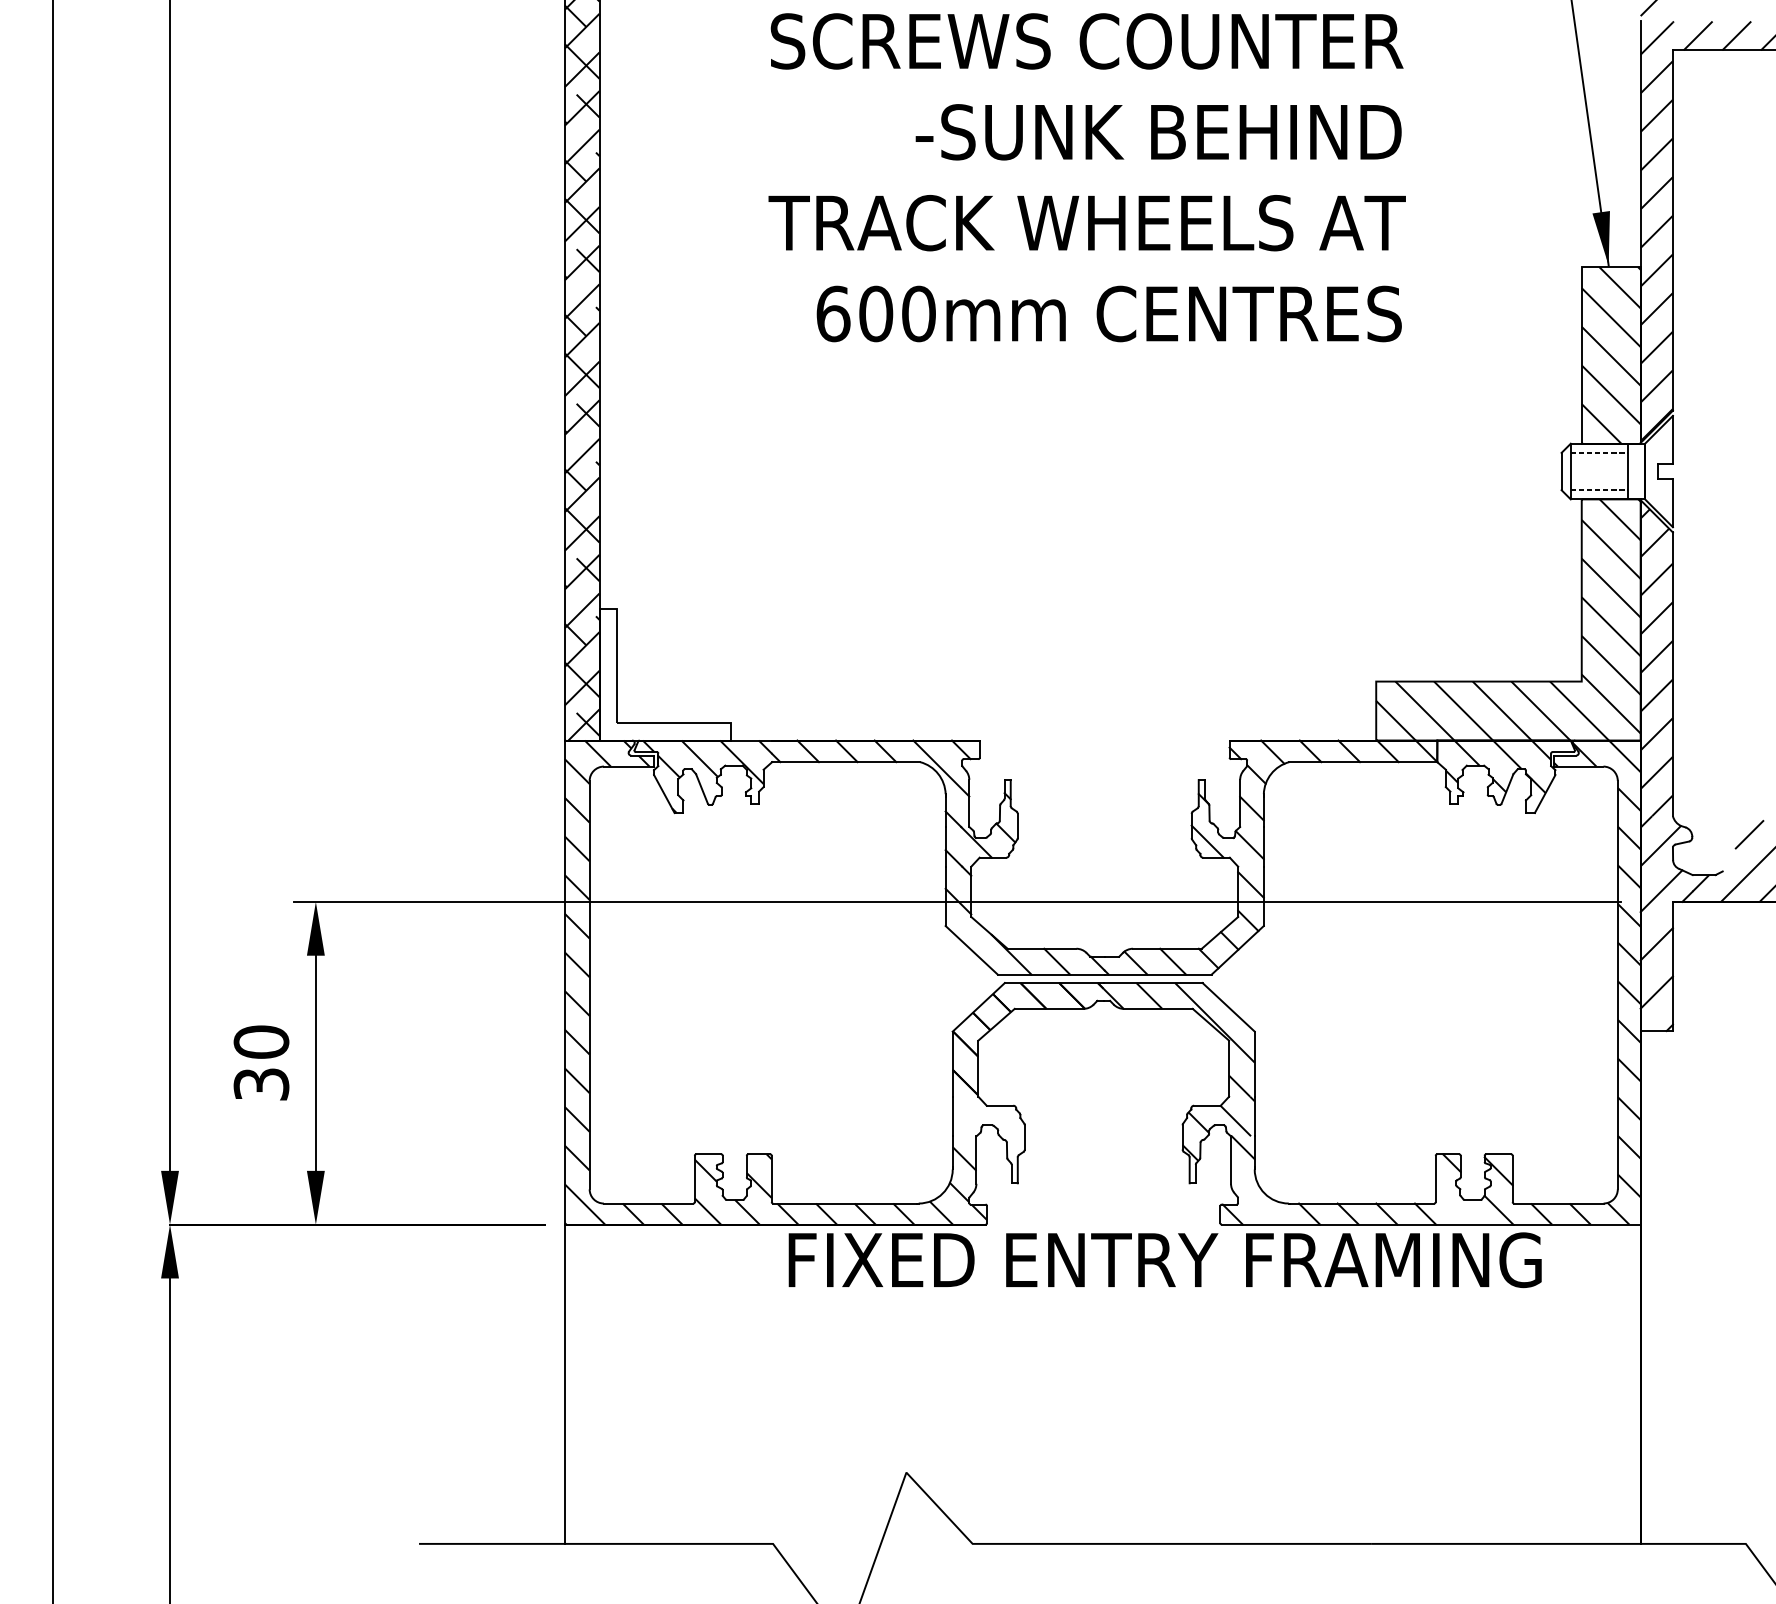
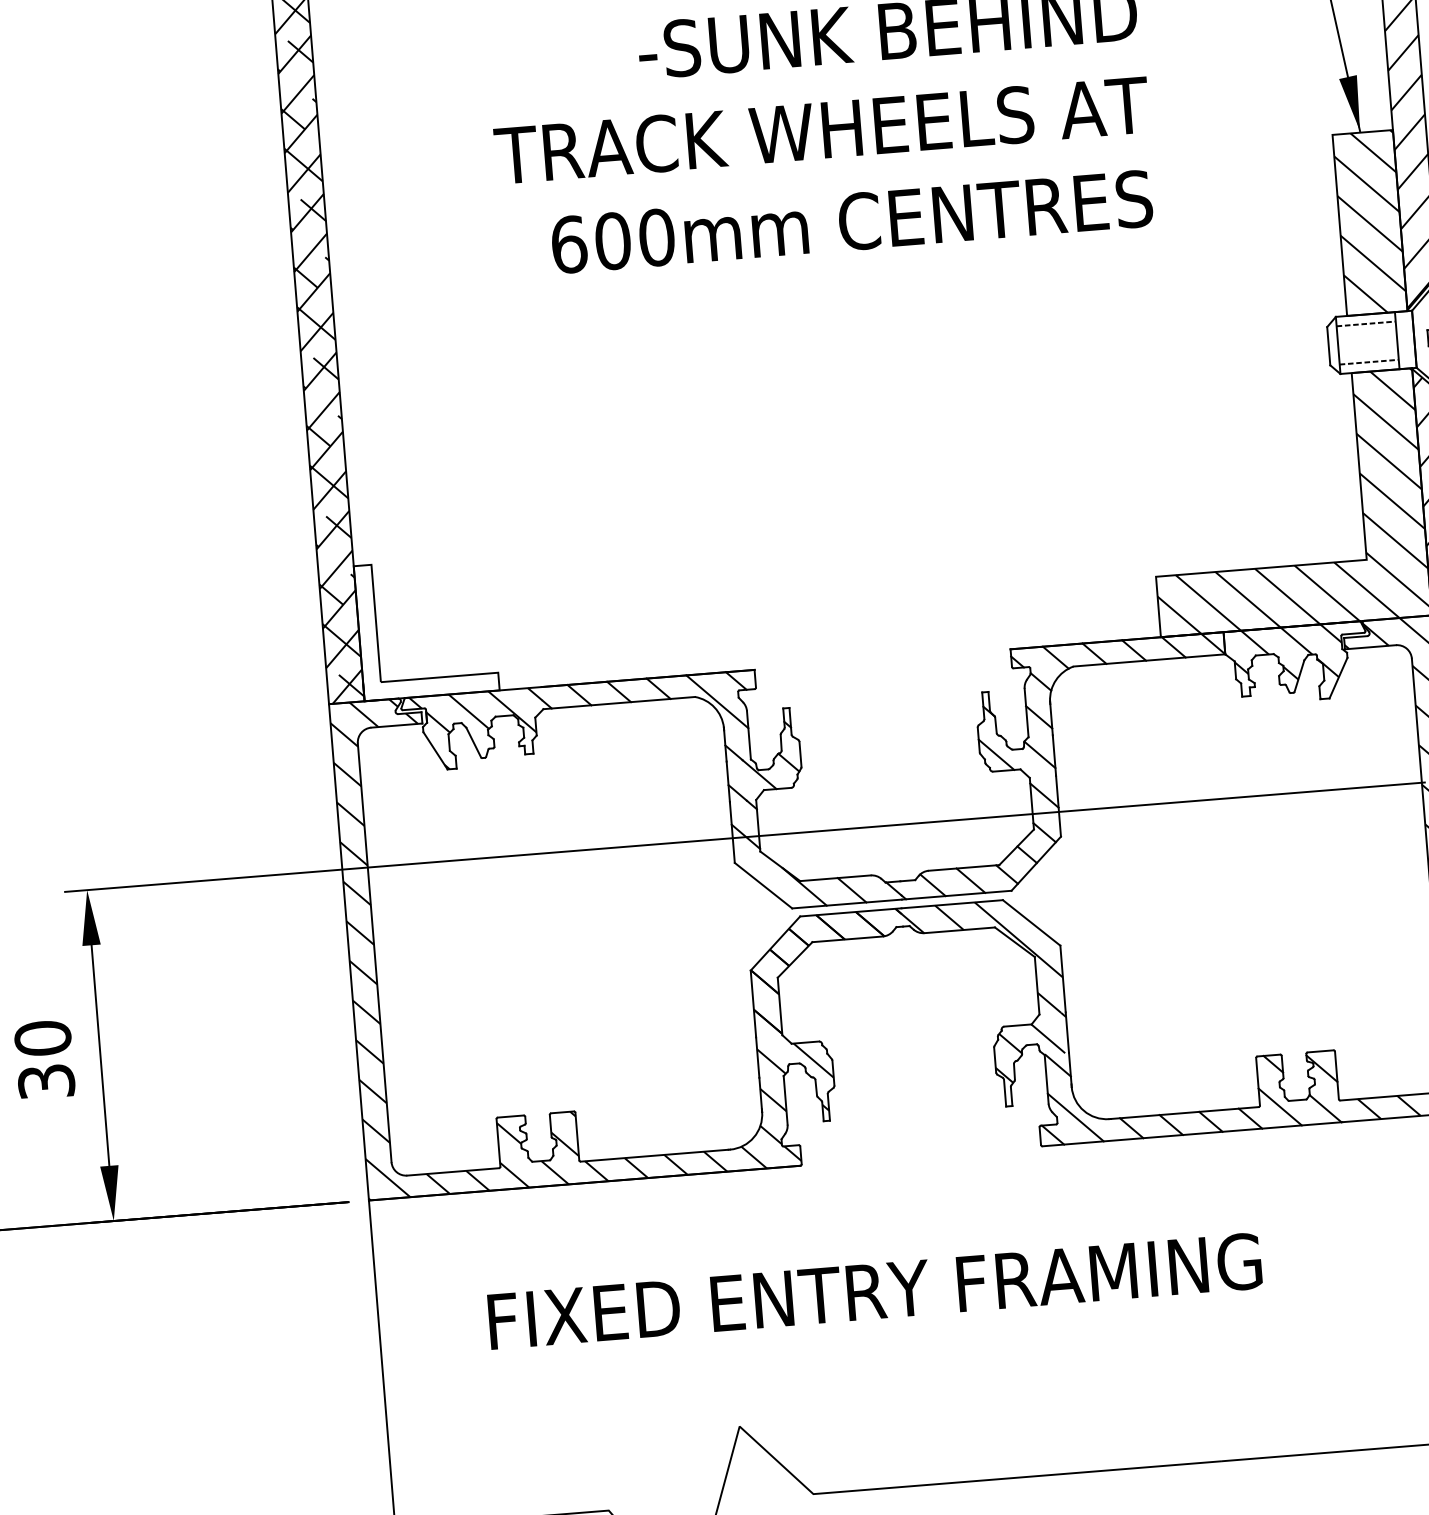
hatch: (988, 1139) -> (796, 1078), added
line: (1256, 1199) -> (1076, 1117), added
line: (1454, 1204) -> (1279, 1106), added
text: (1164, 1260) -> (874, 1291), moved

